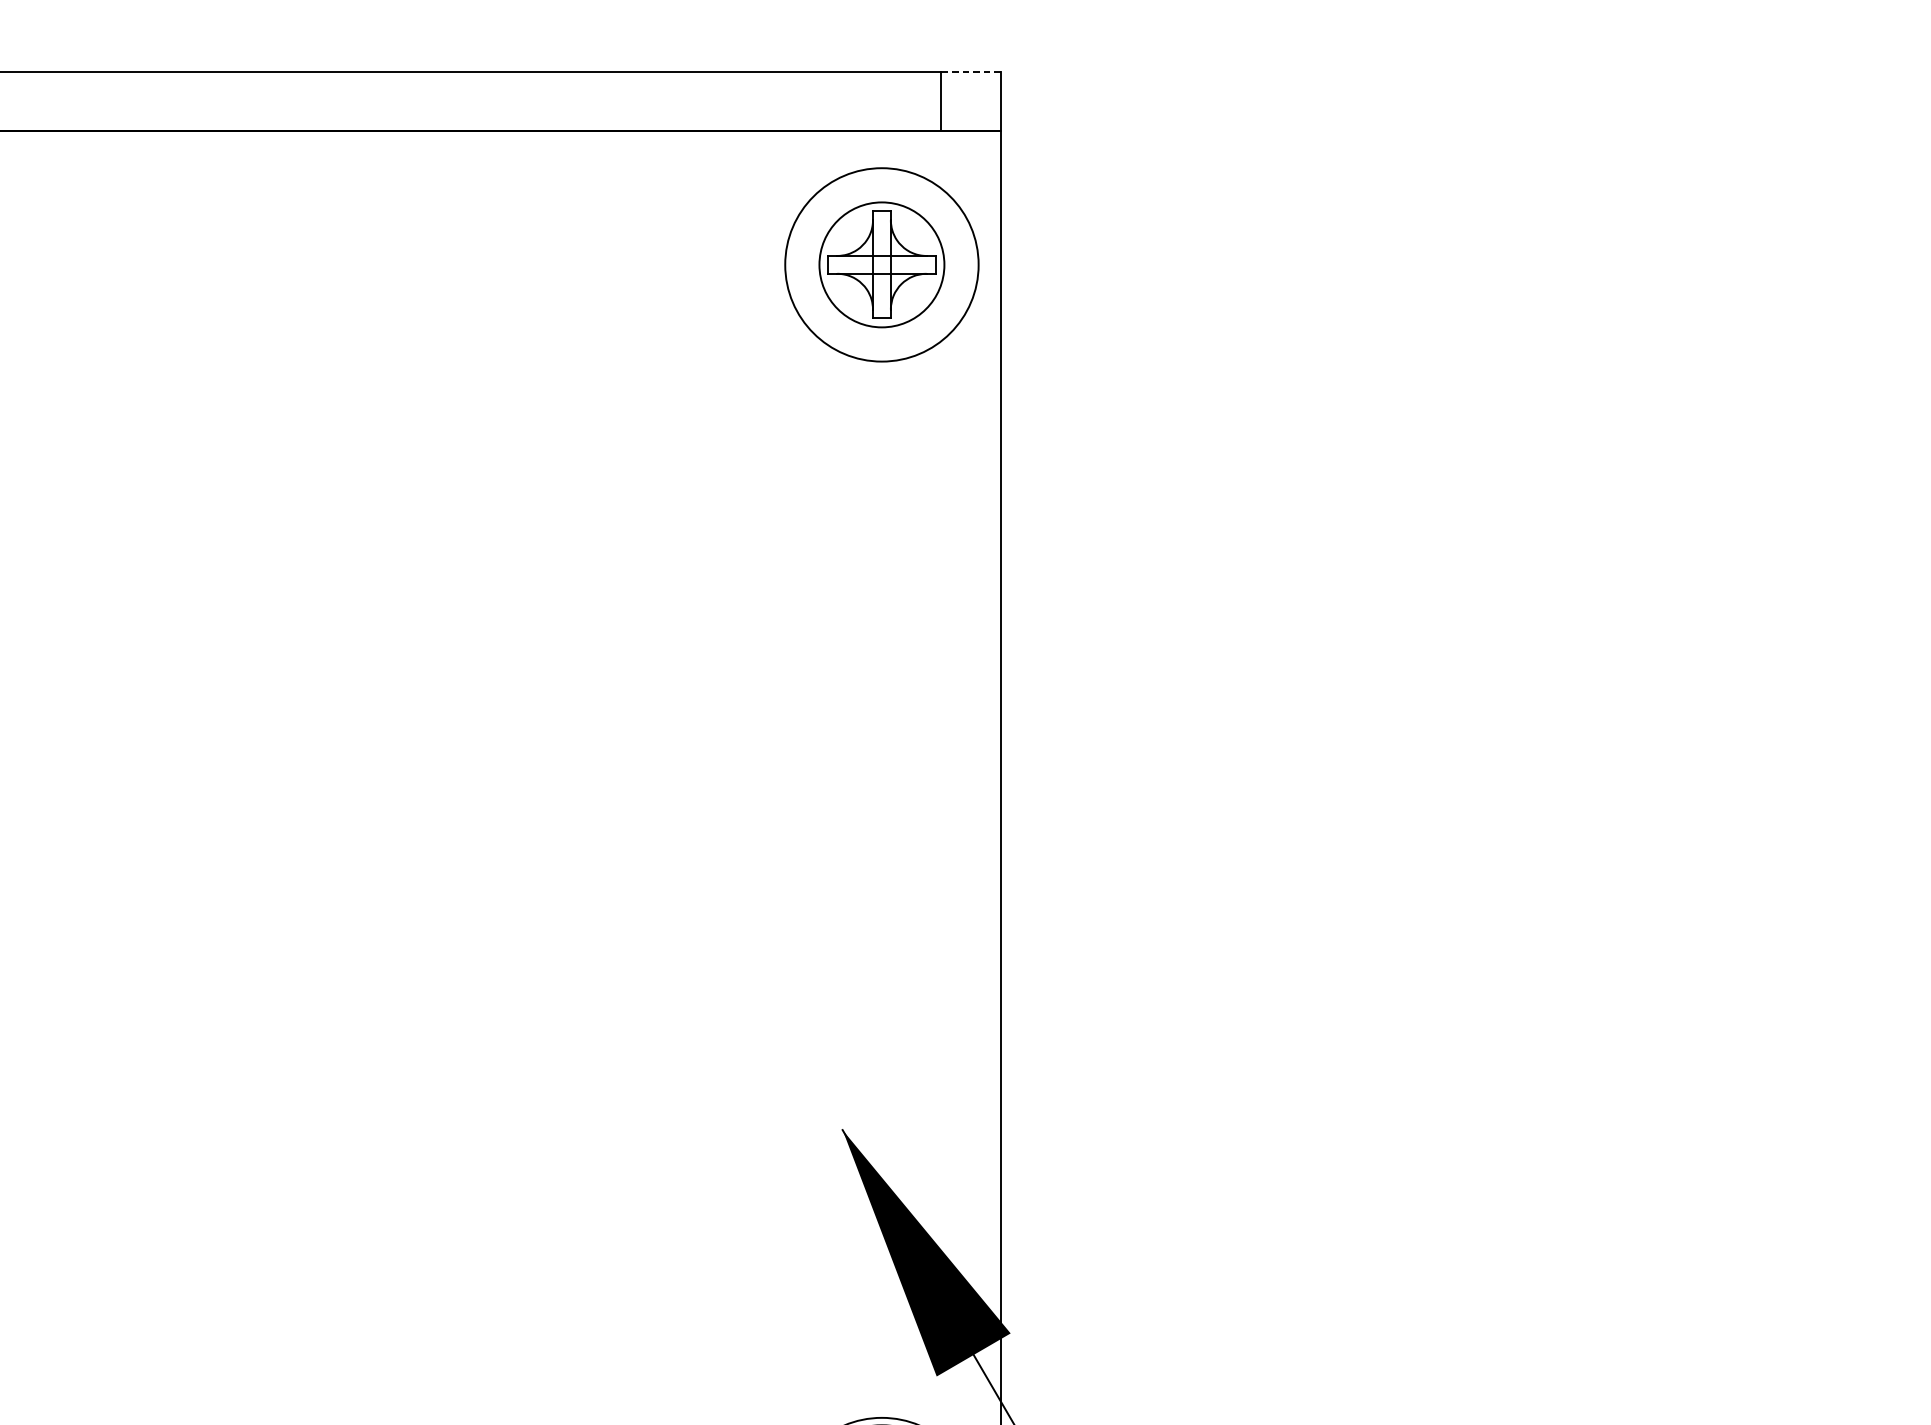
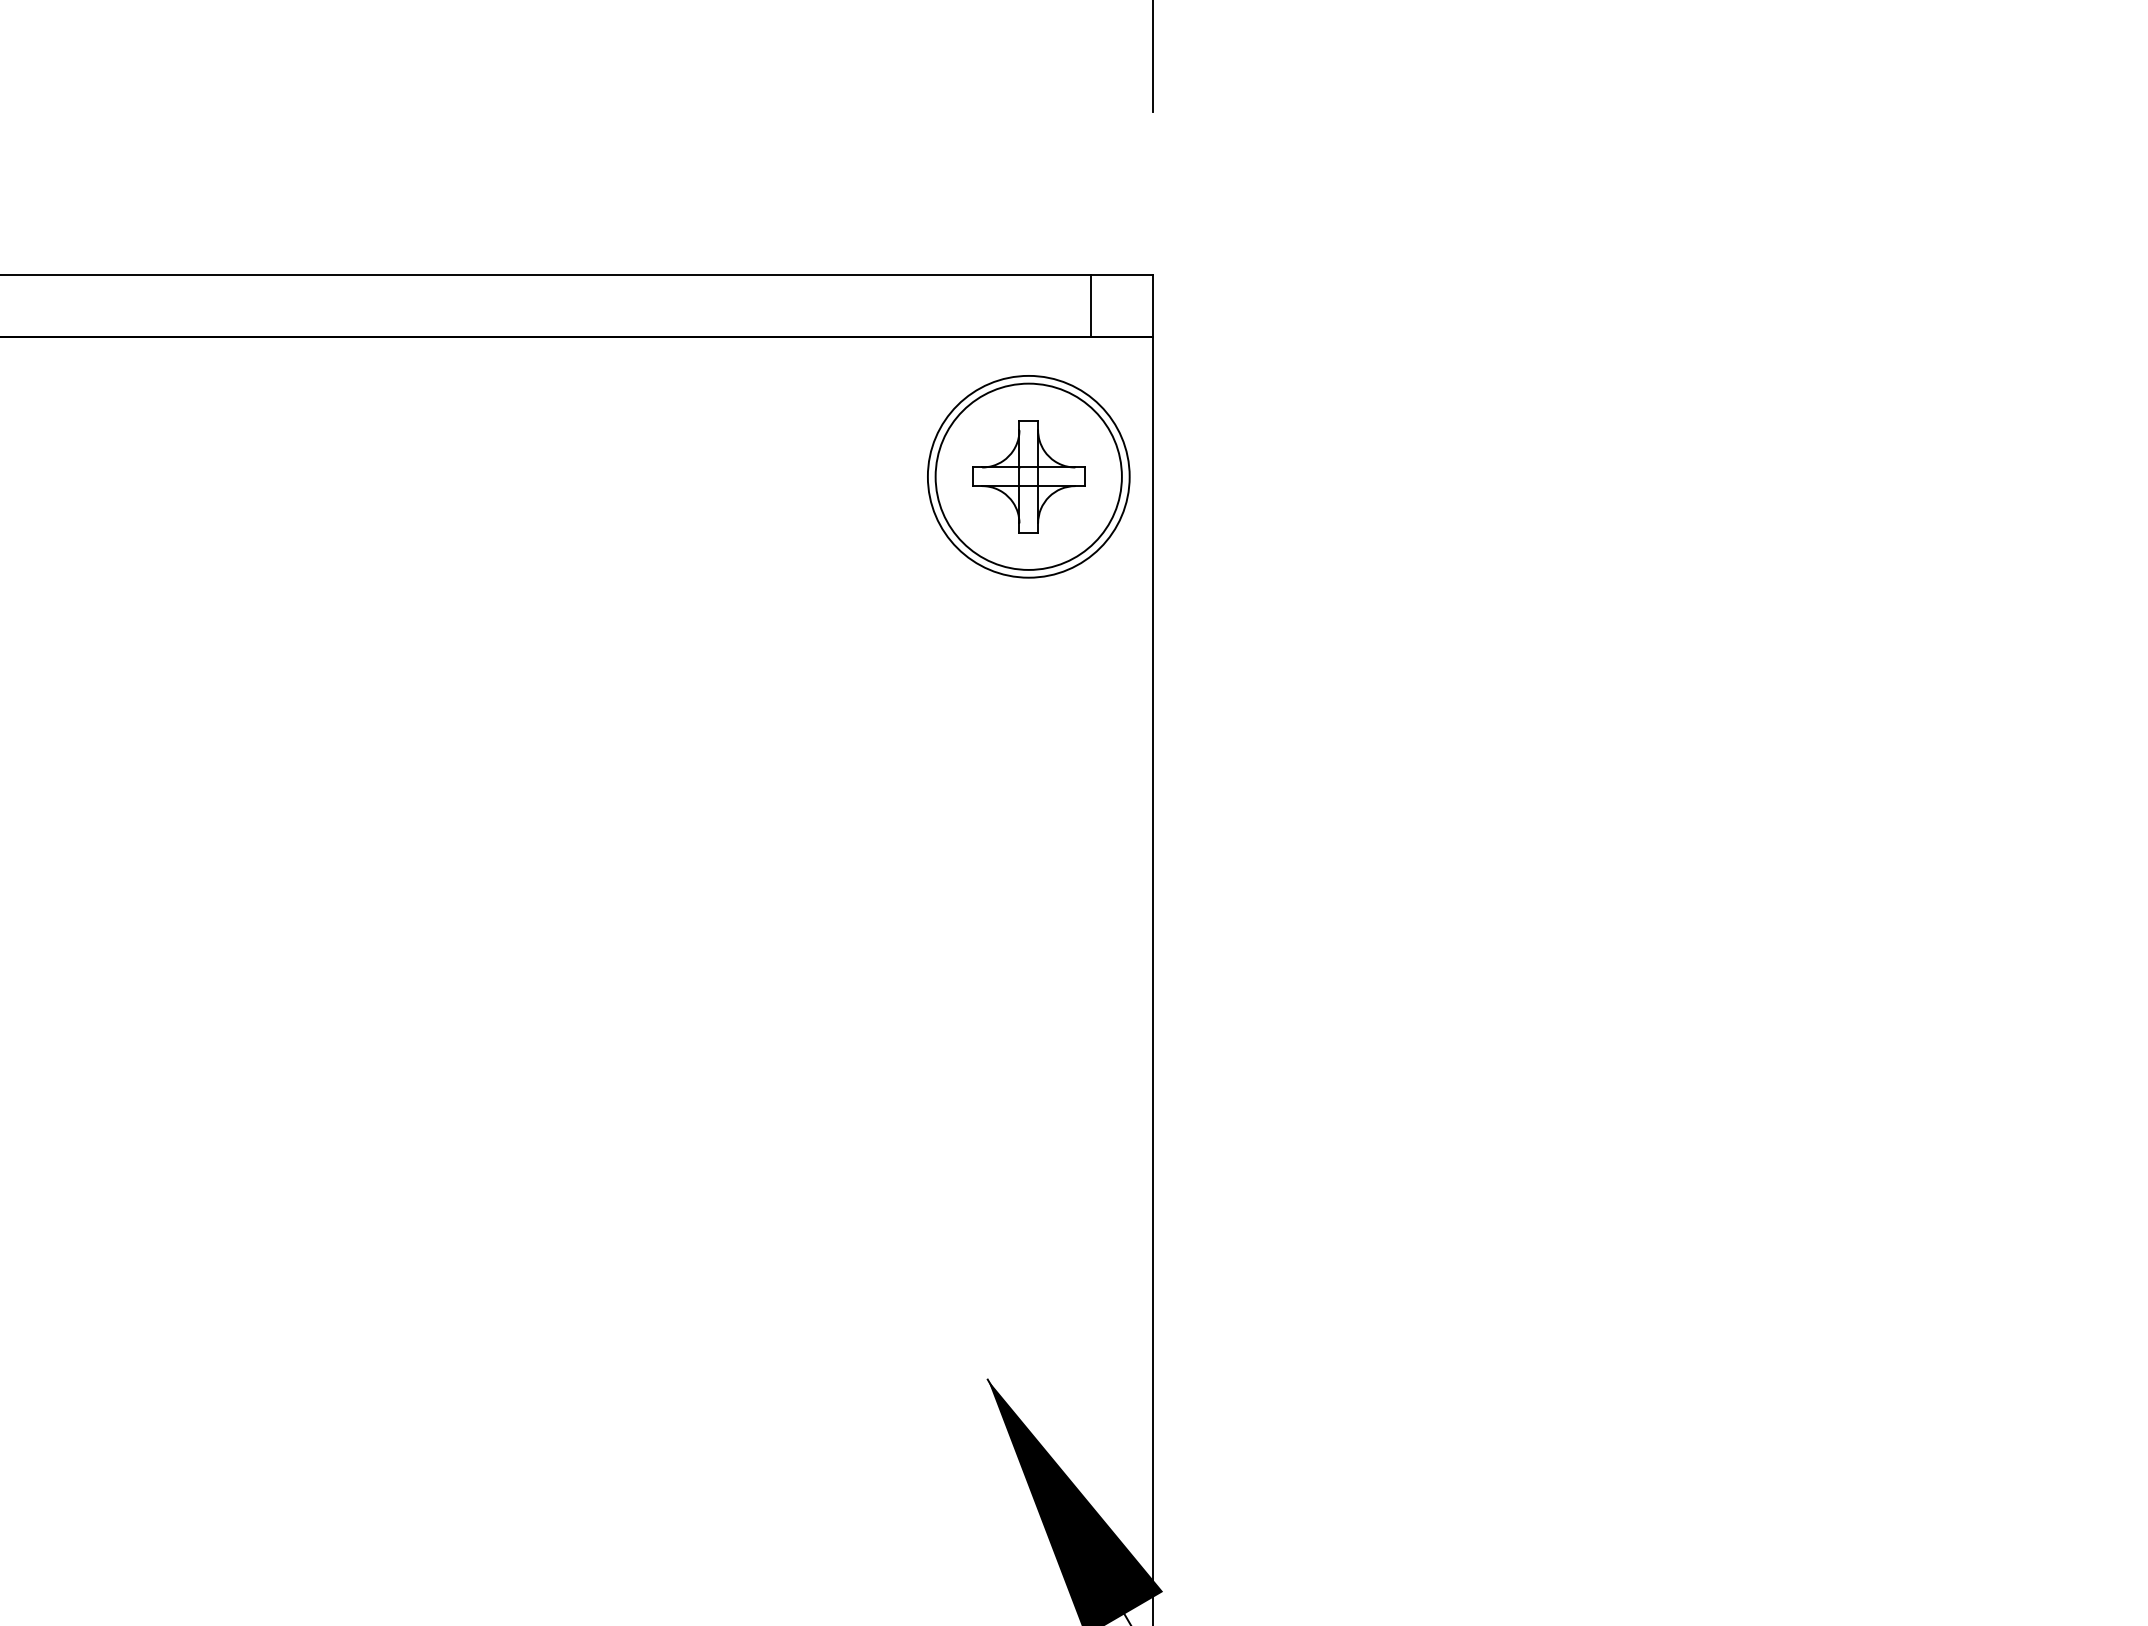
line: (971, 71) -> (1122, 274), dashed -> solid
circle: (881, 264) -> (1028, 476), size x1.43

